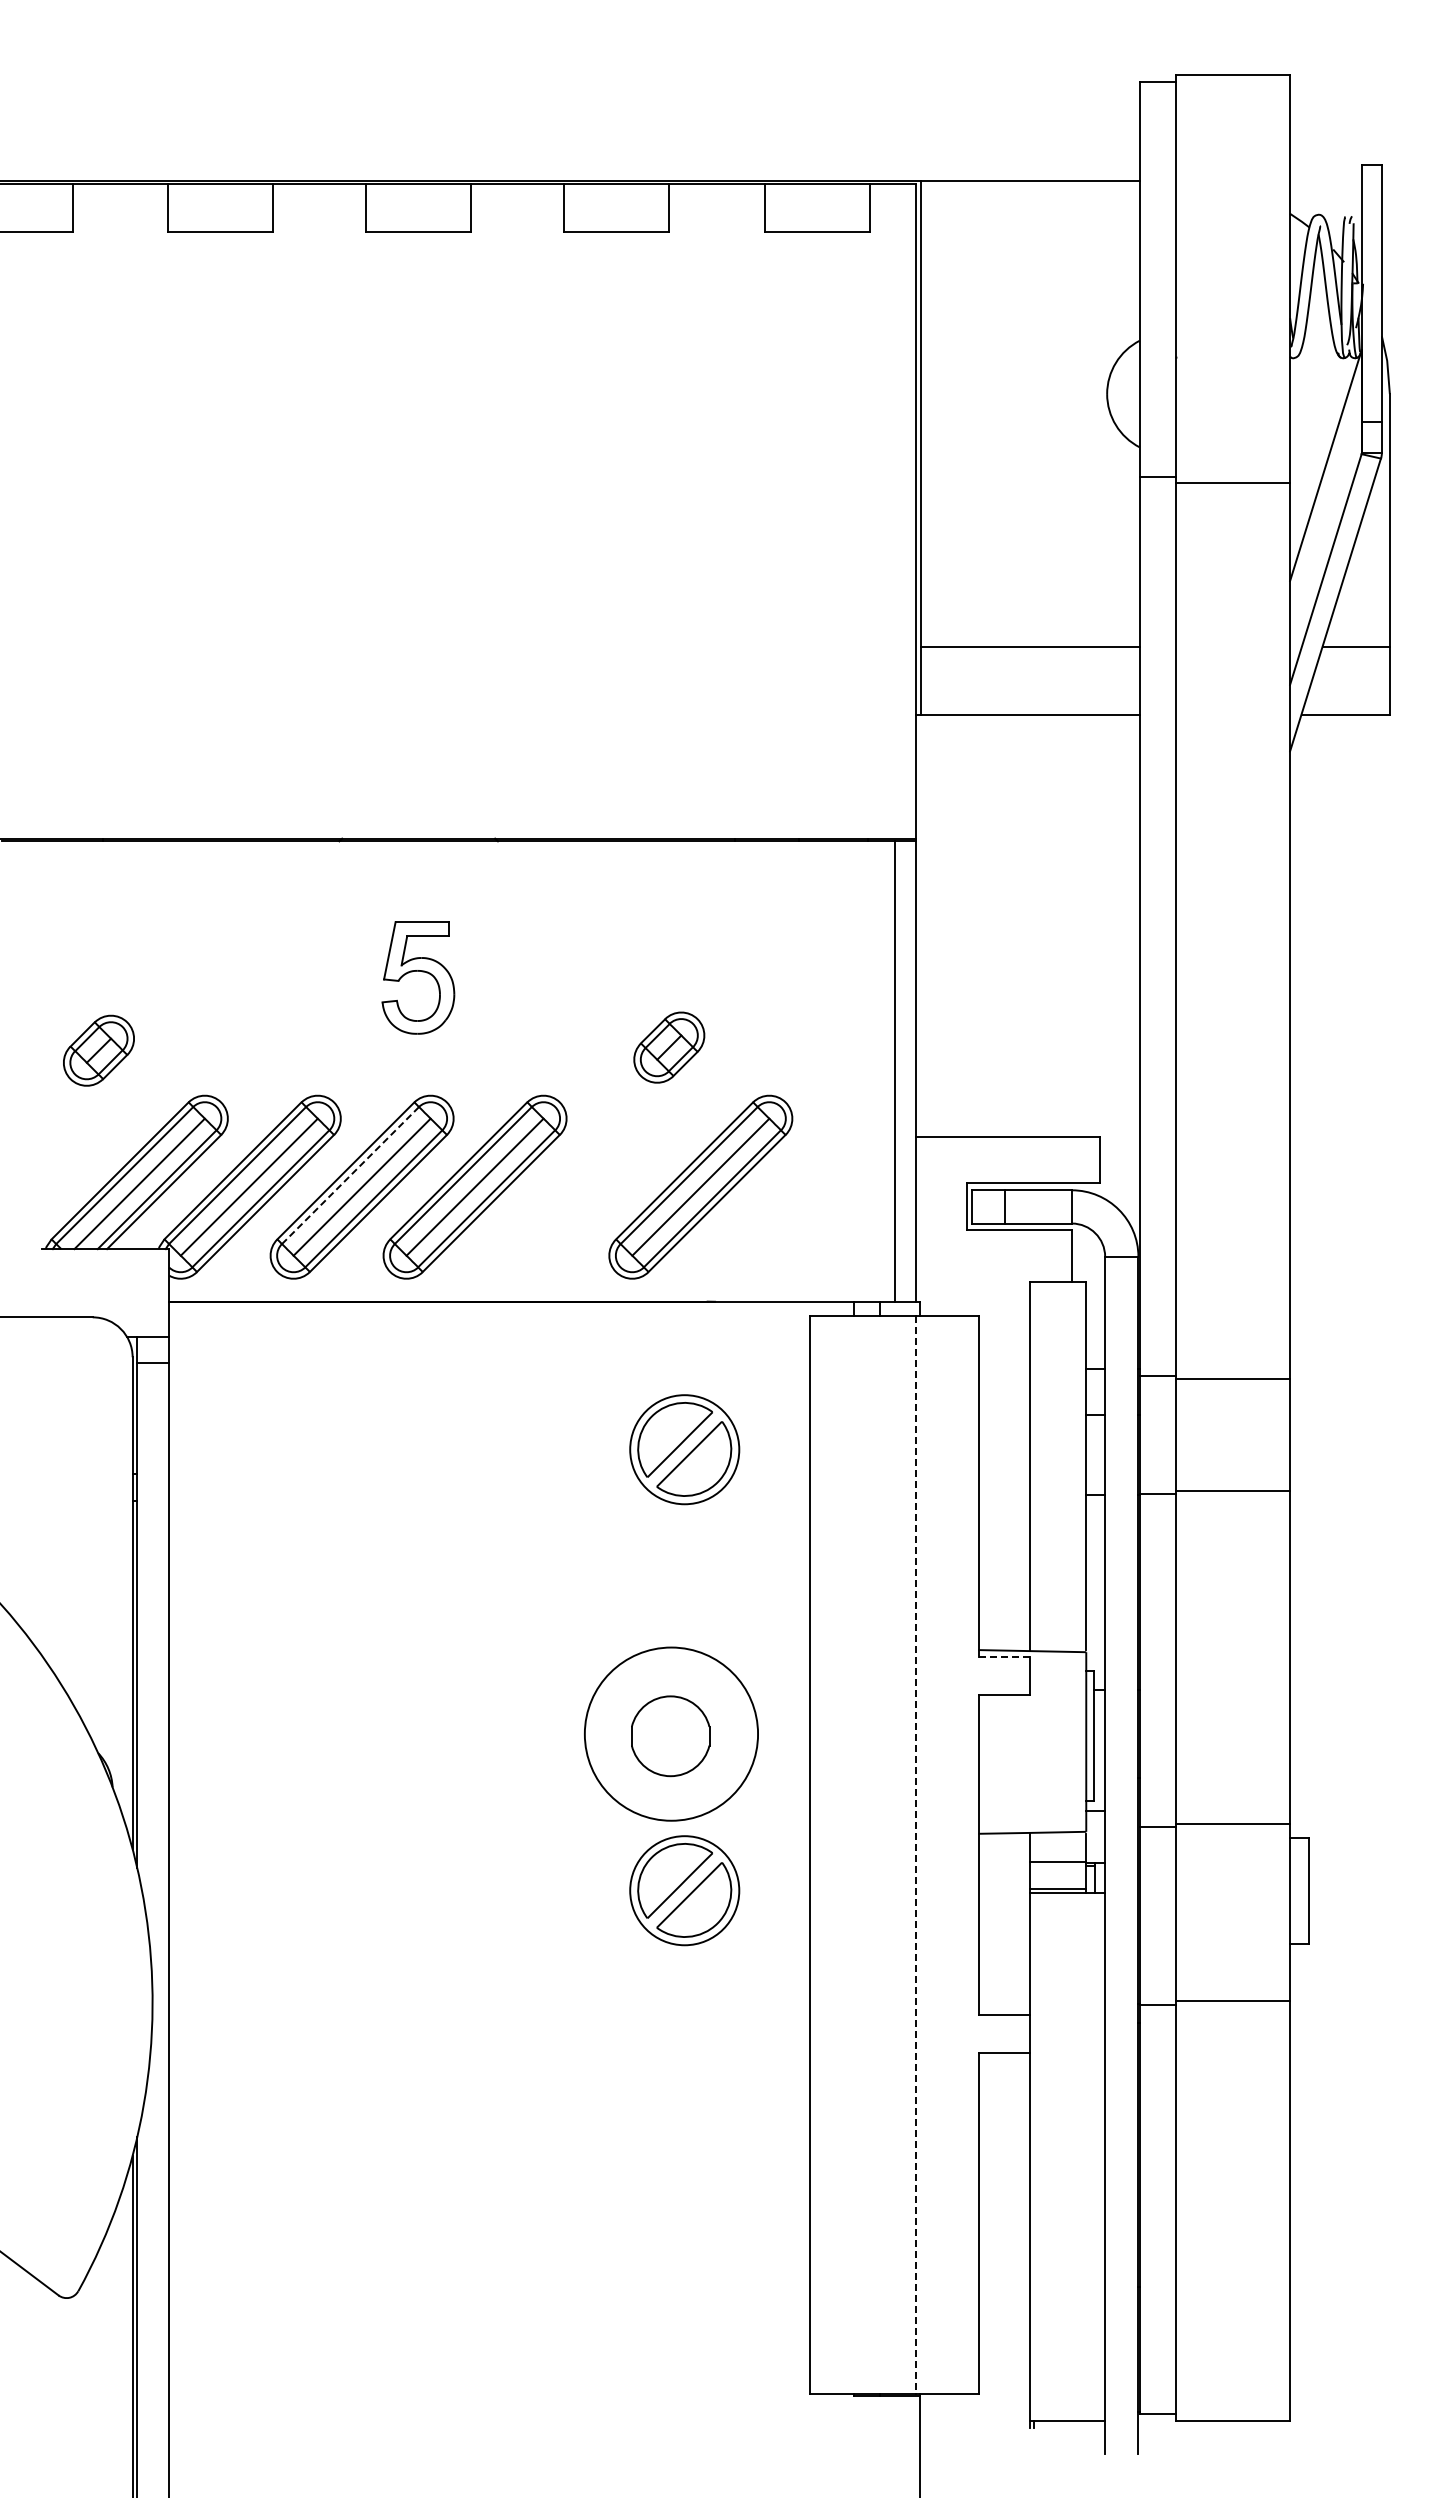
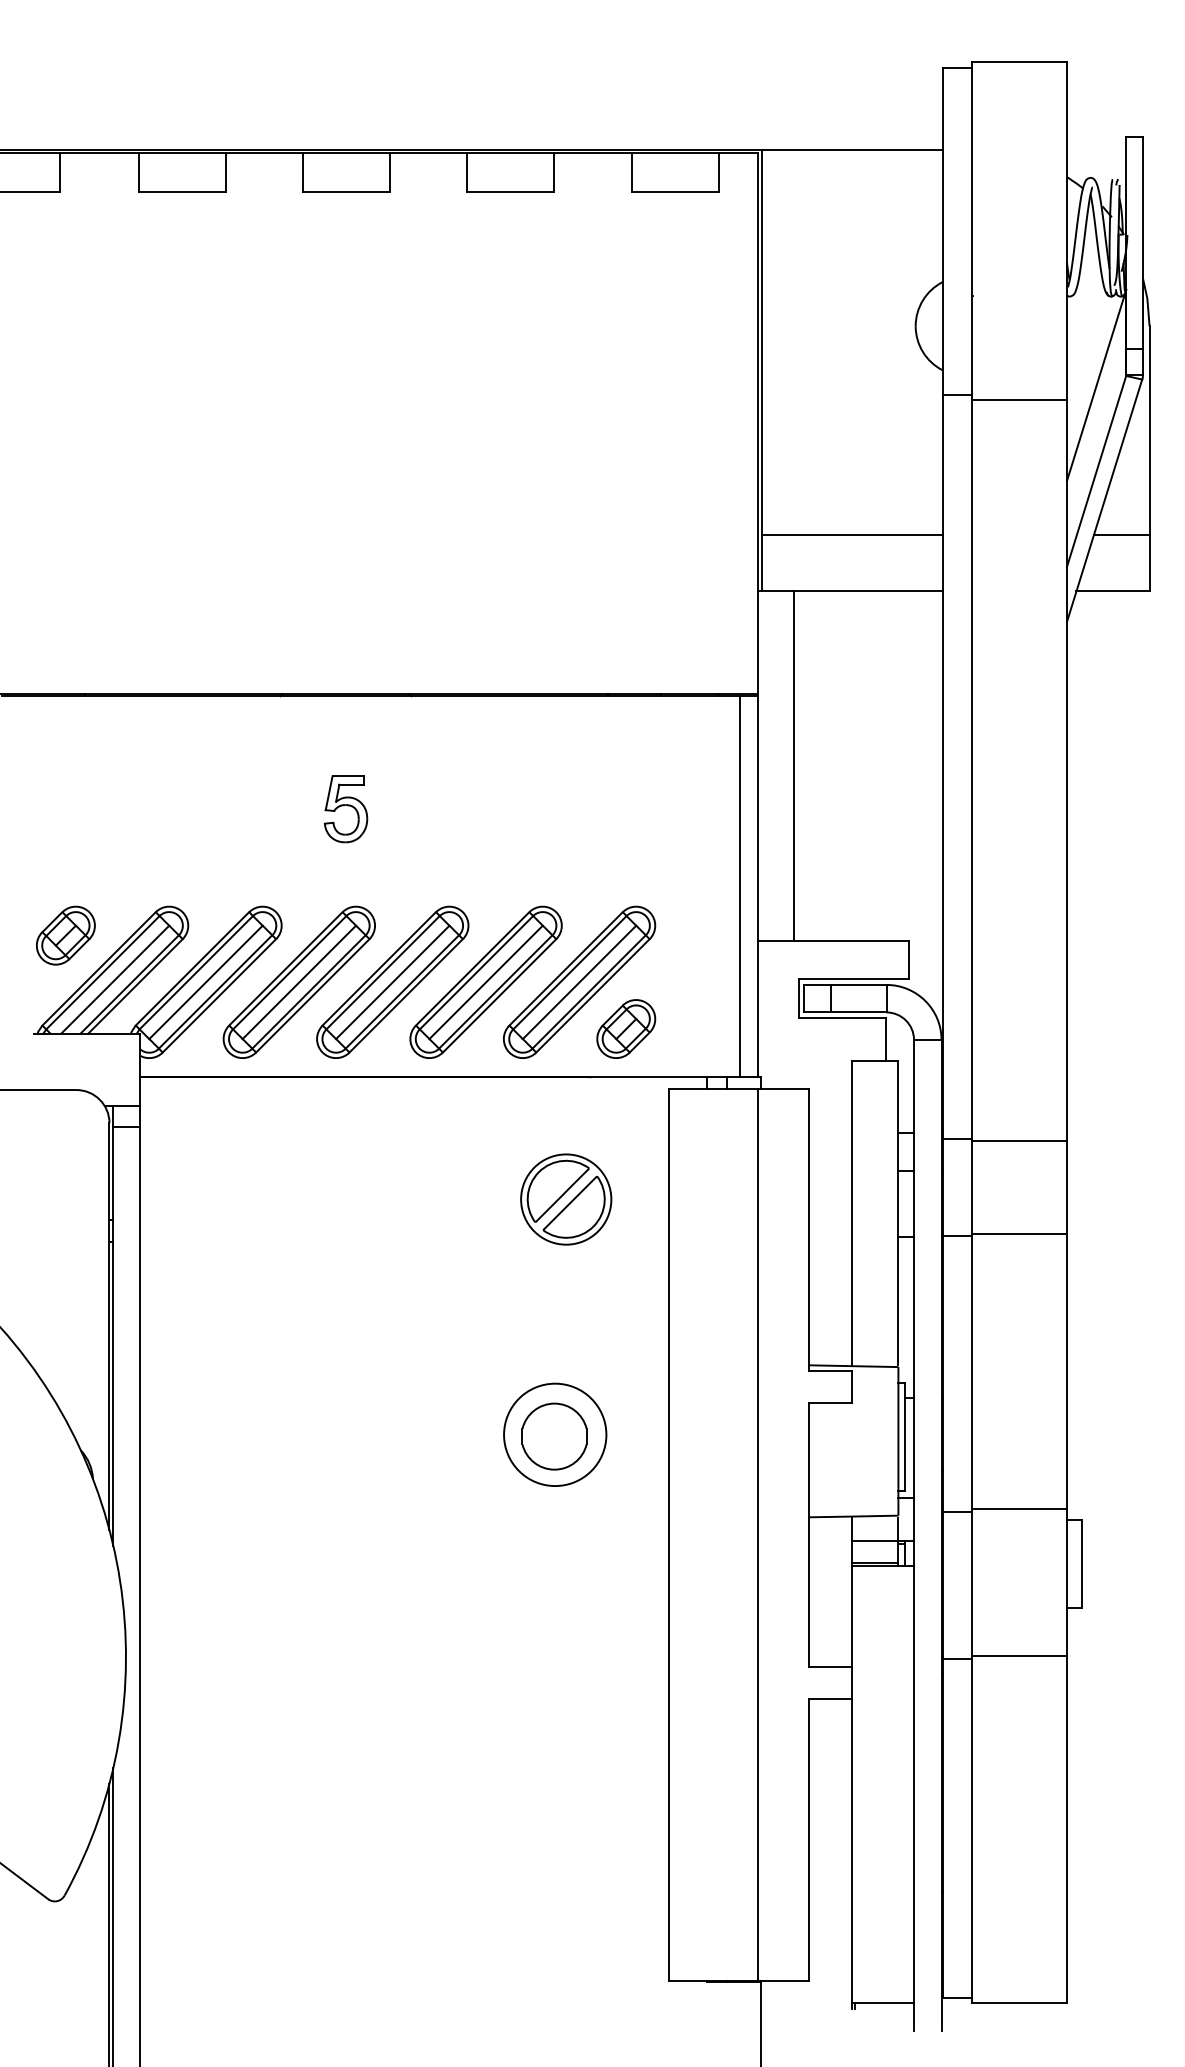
line: (960, 925) -> (794, 765), added
part: (418, 977) -> (345, 808), size x0.71
part: (669, 1047) -> (626, 1028), moved
part: (98, 1050) -> (65, 935), moved
line: (350, 1175) -> (289, 972), dashed -> solid
part: (587, 1186) -> (485, 981), added
line: (1004, 1656) -> (830, 1370), dashed -> solid
circle: (671, 1734) -> (555, 1435), size x0.71
line: (915, 1855) -> (757, 1535), dashed -> solid
part: (684, 1890) -> (566, 1564), removed

